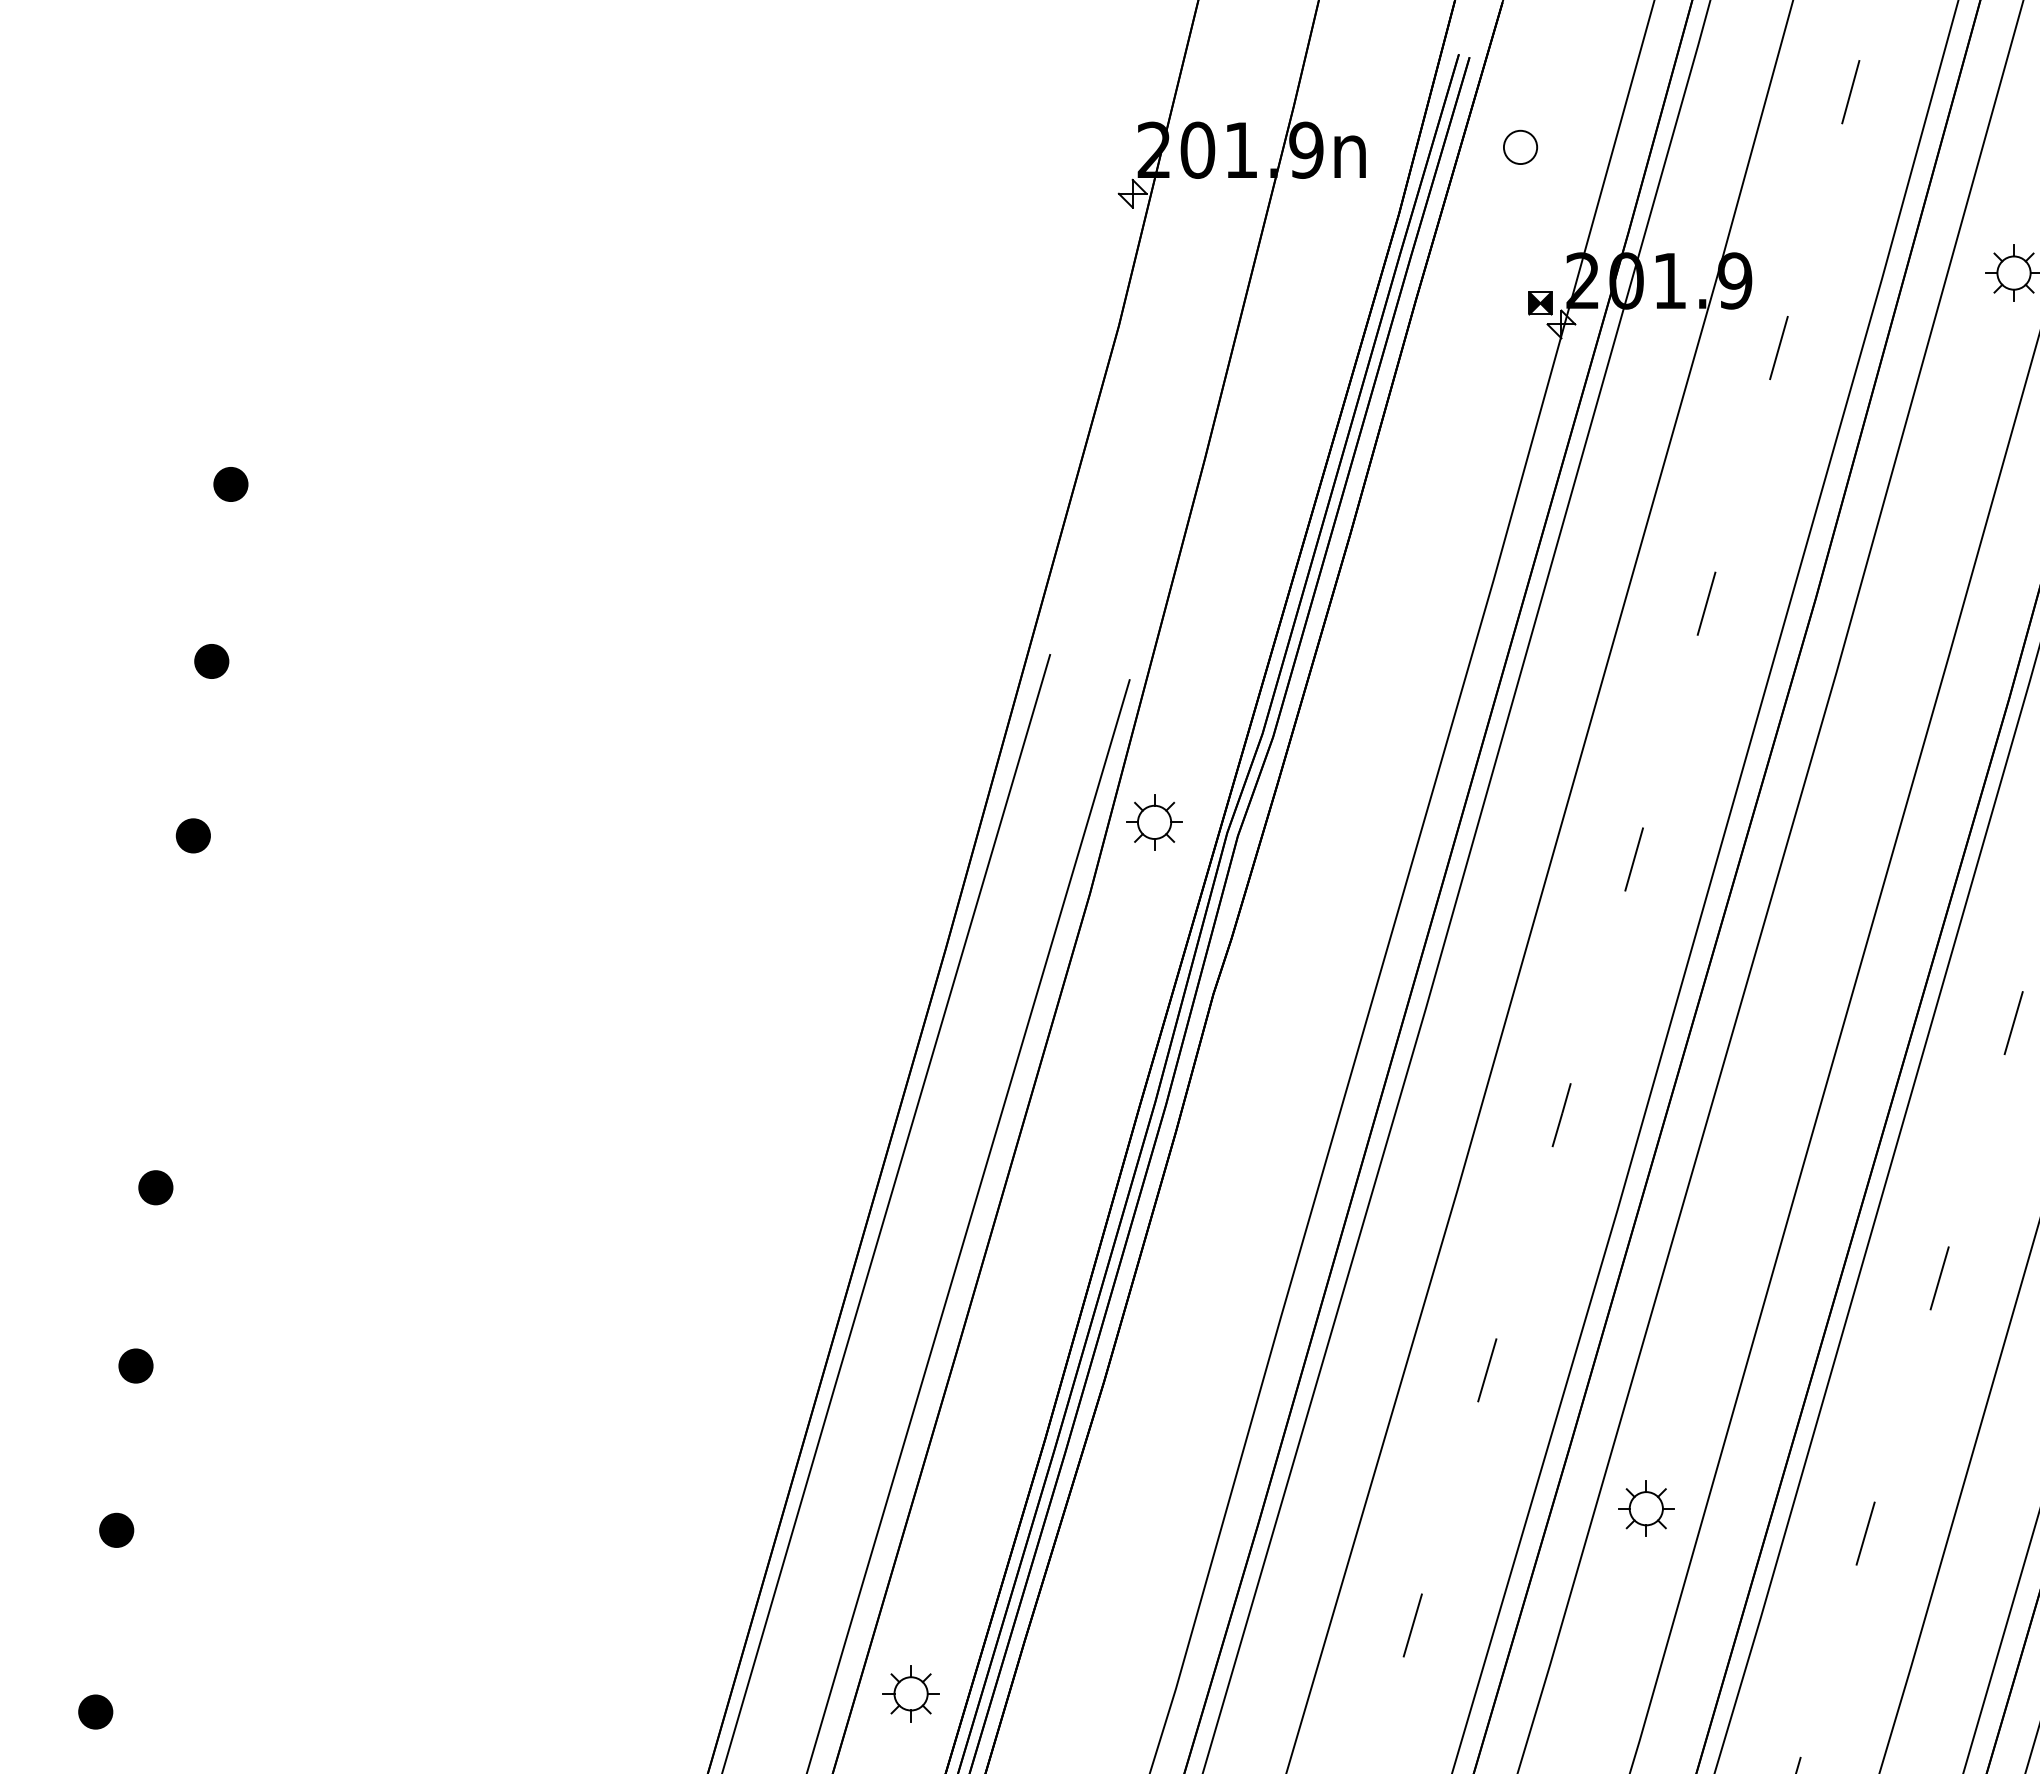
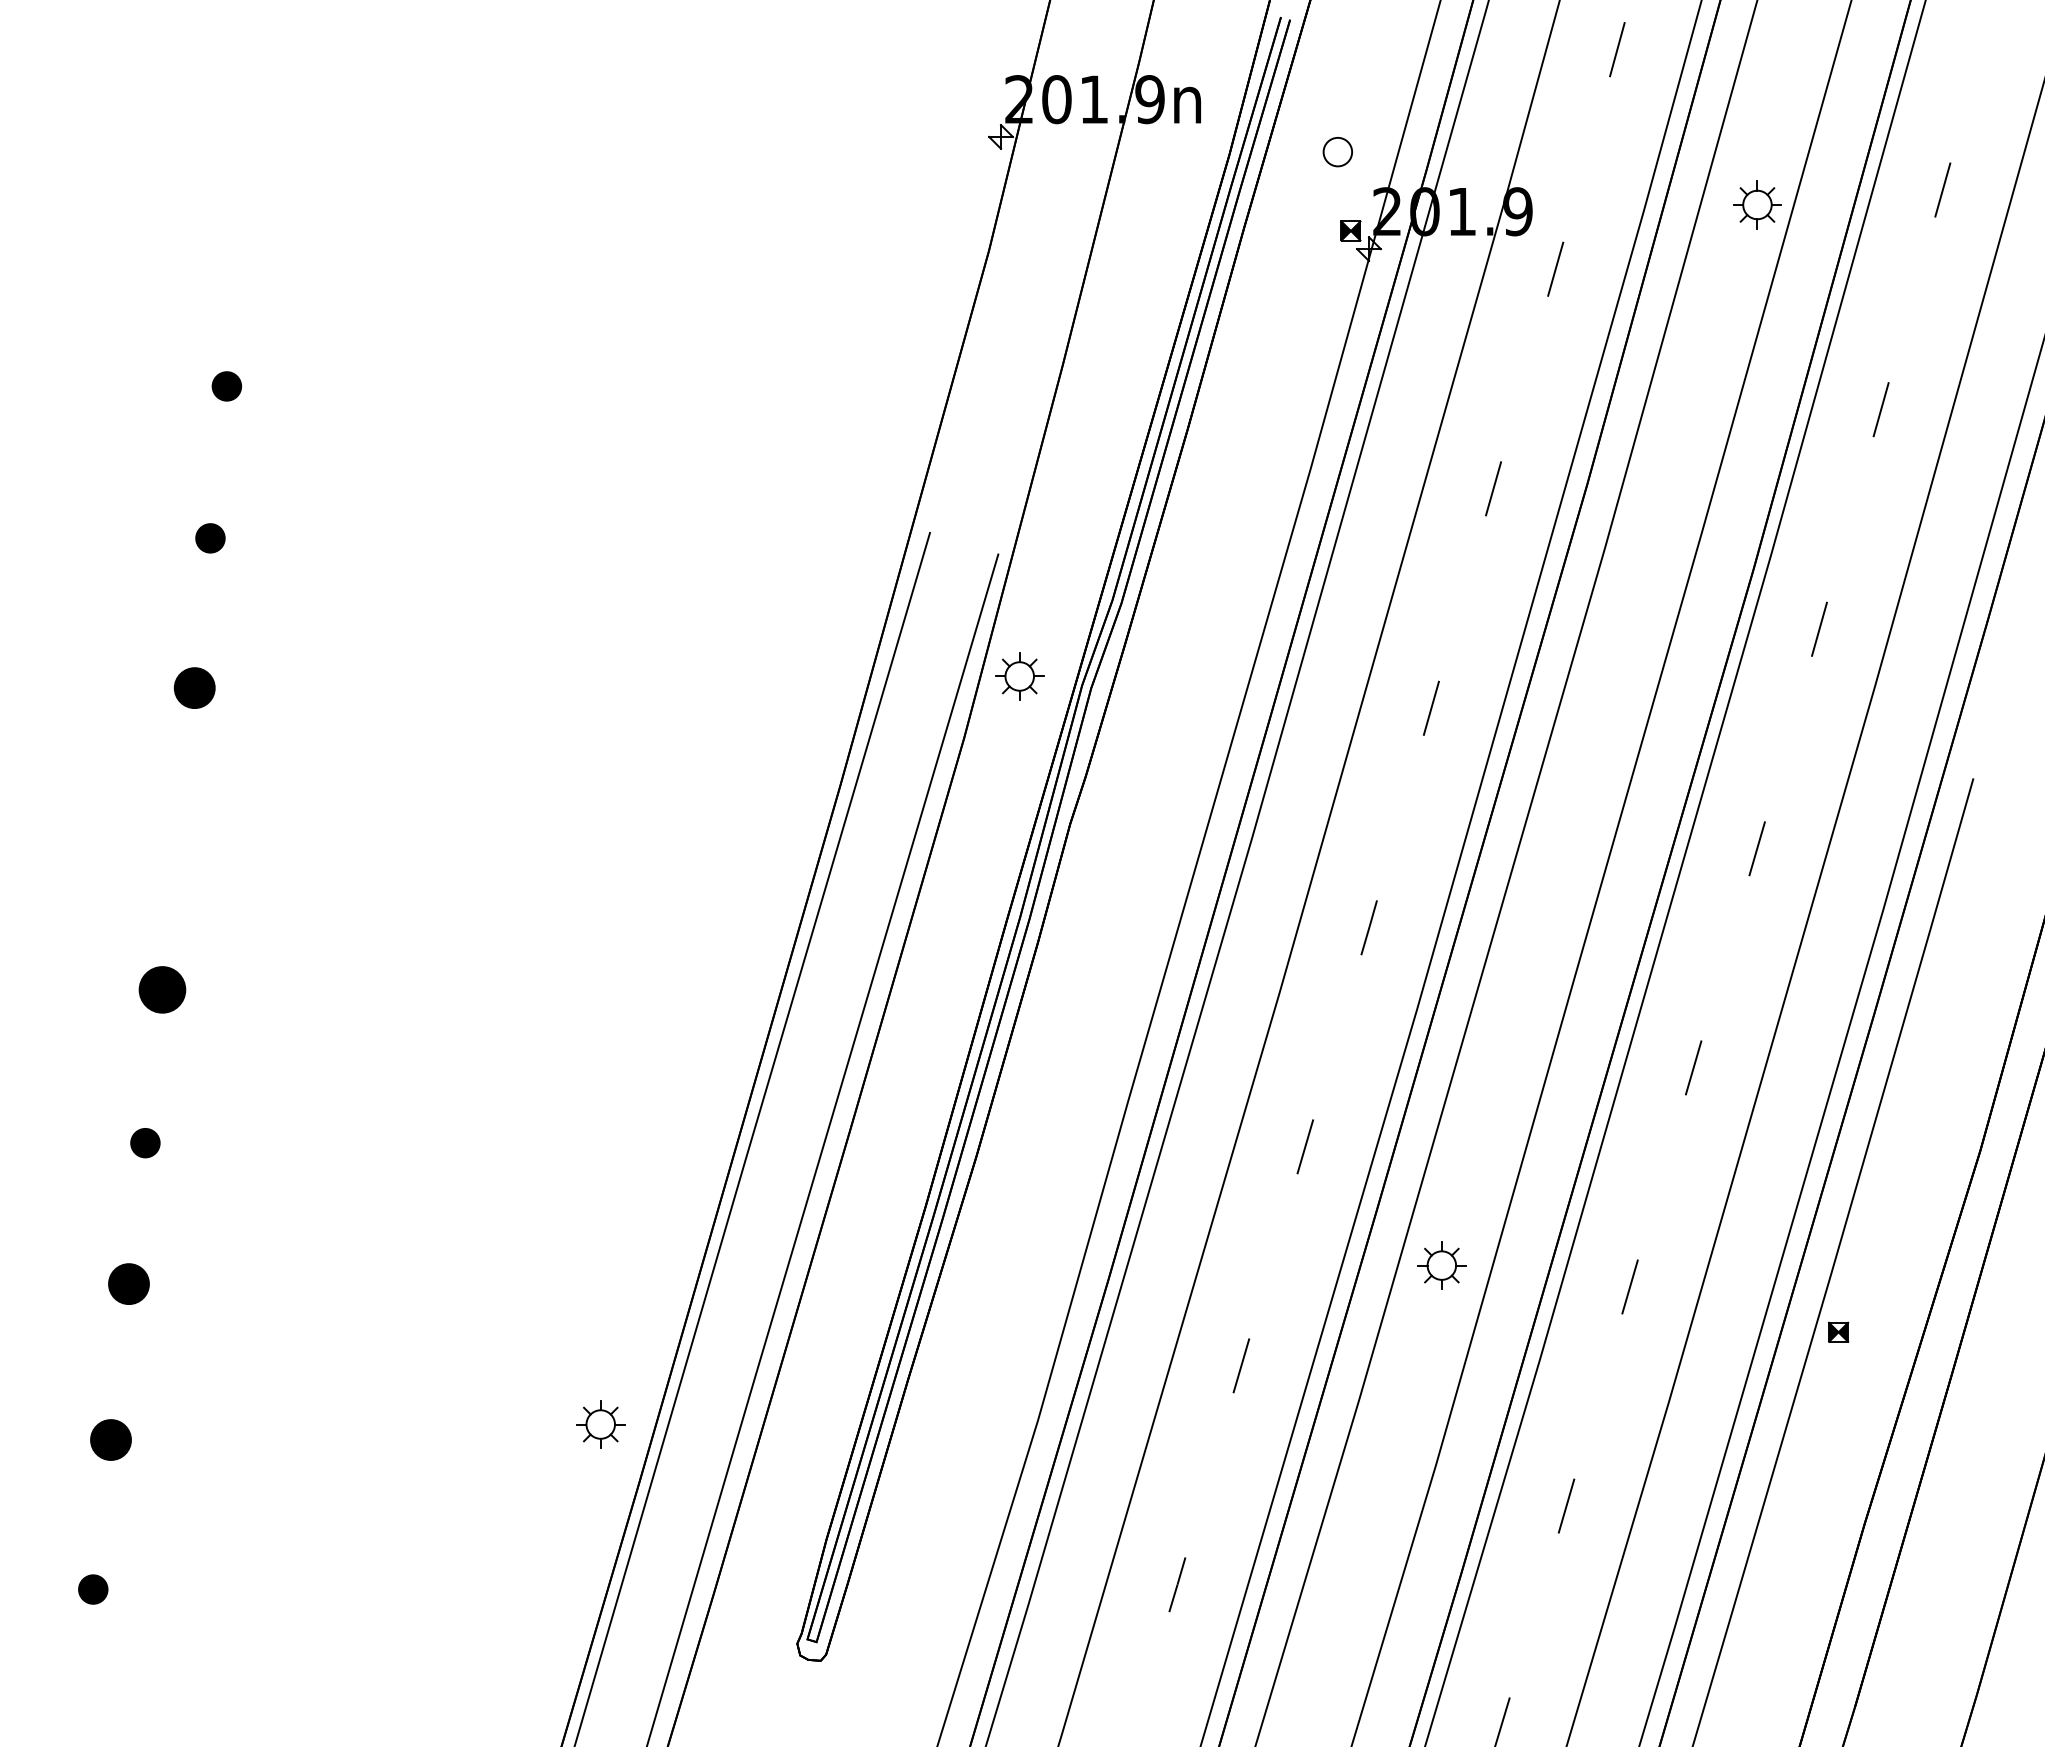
part: (1520, 147) -> (1337, 152), moved
part: (193, 835) -> (194, 687), size x1.4
part: (155, 1188) -> (162, 990), size x1.6
part: (116, 1530) -> (128, 1284), size x1.4
part: (910, 1693) -> (600, 1424), moved
part: (95, 1712) -> (110, 1440), size x1.4

